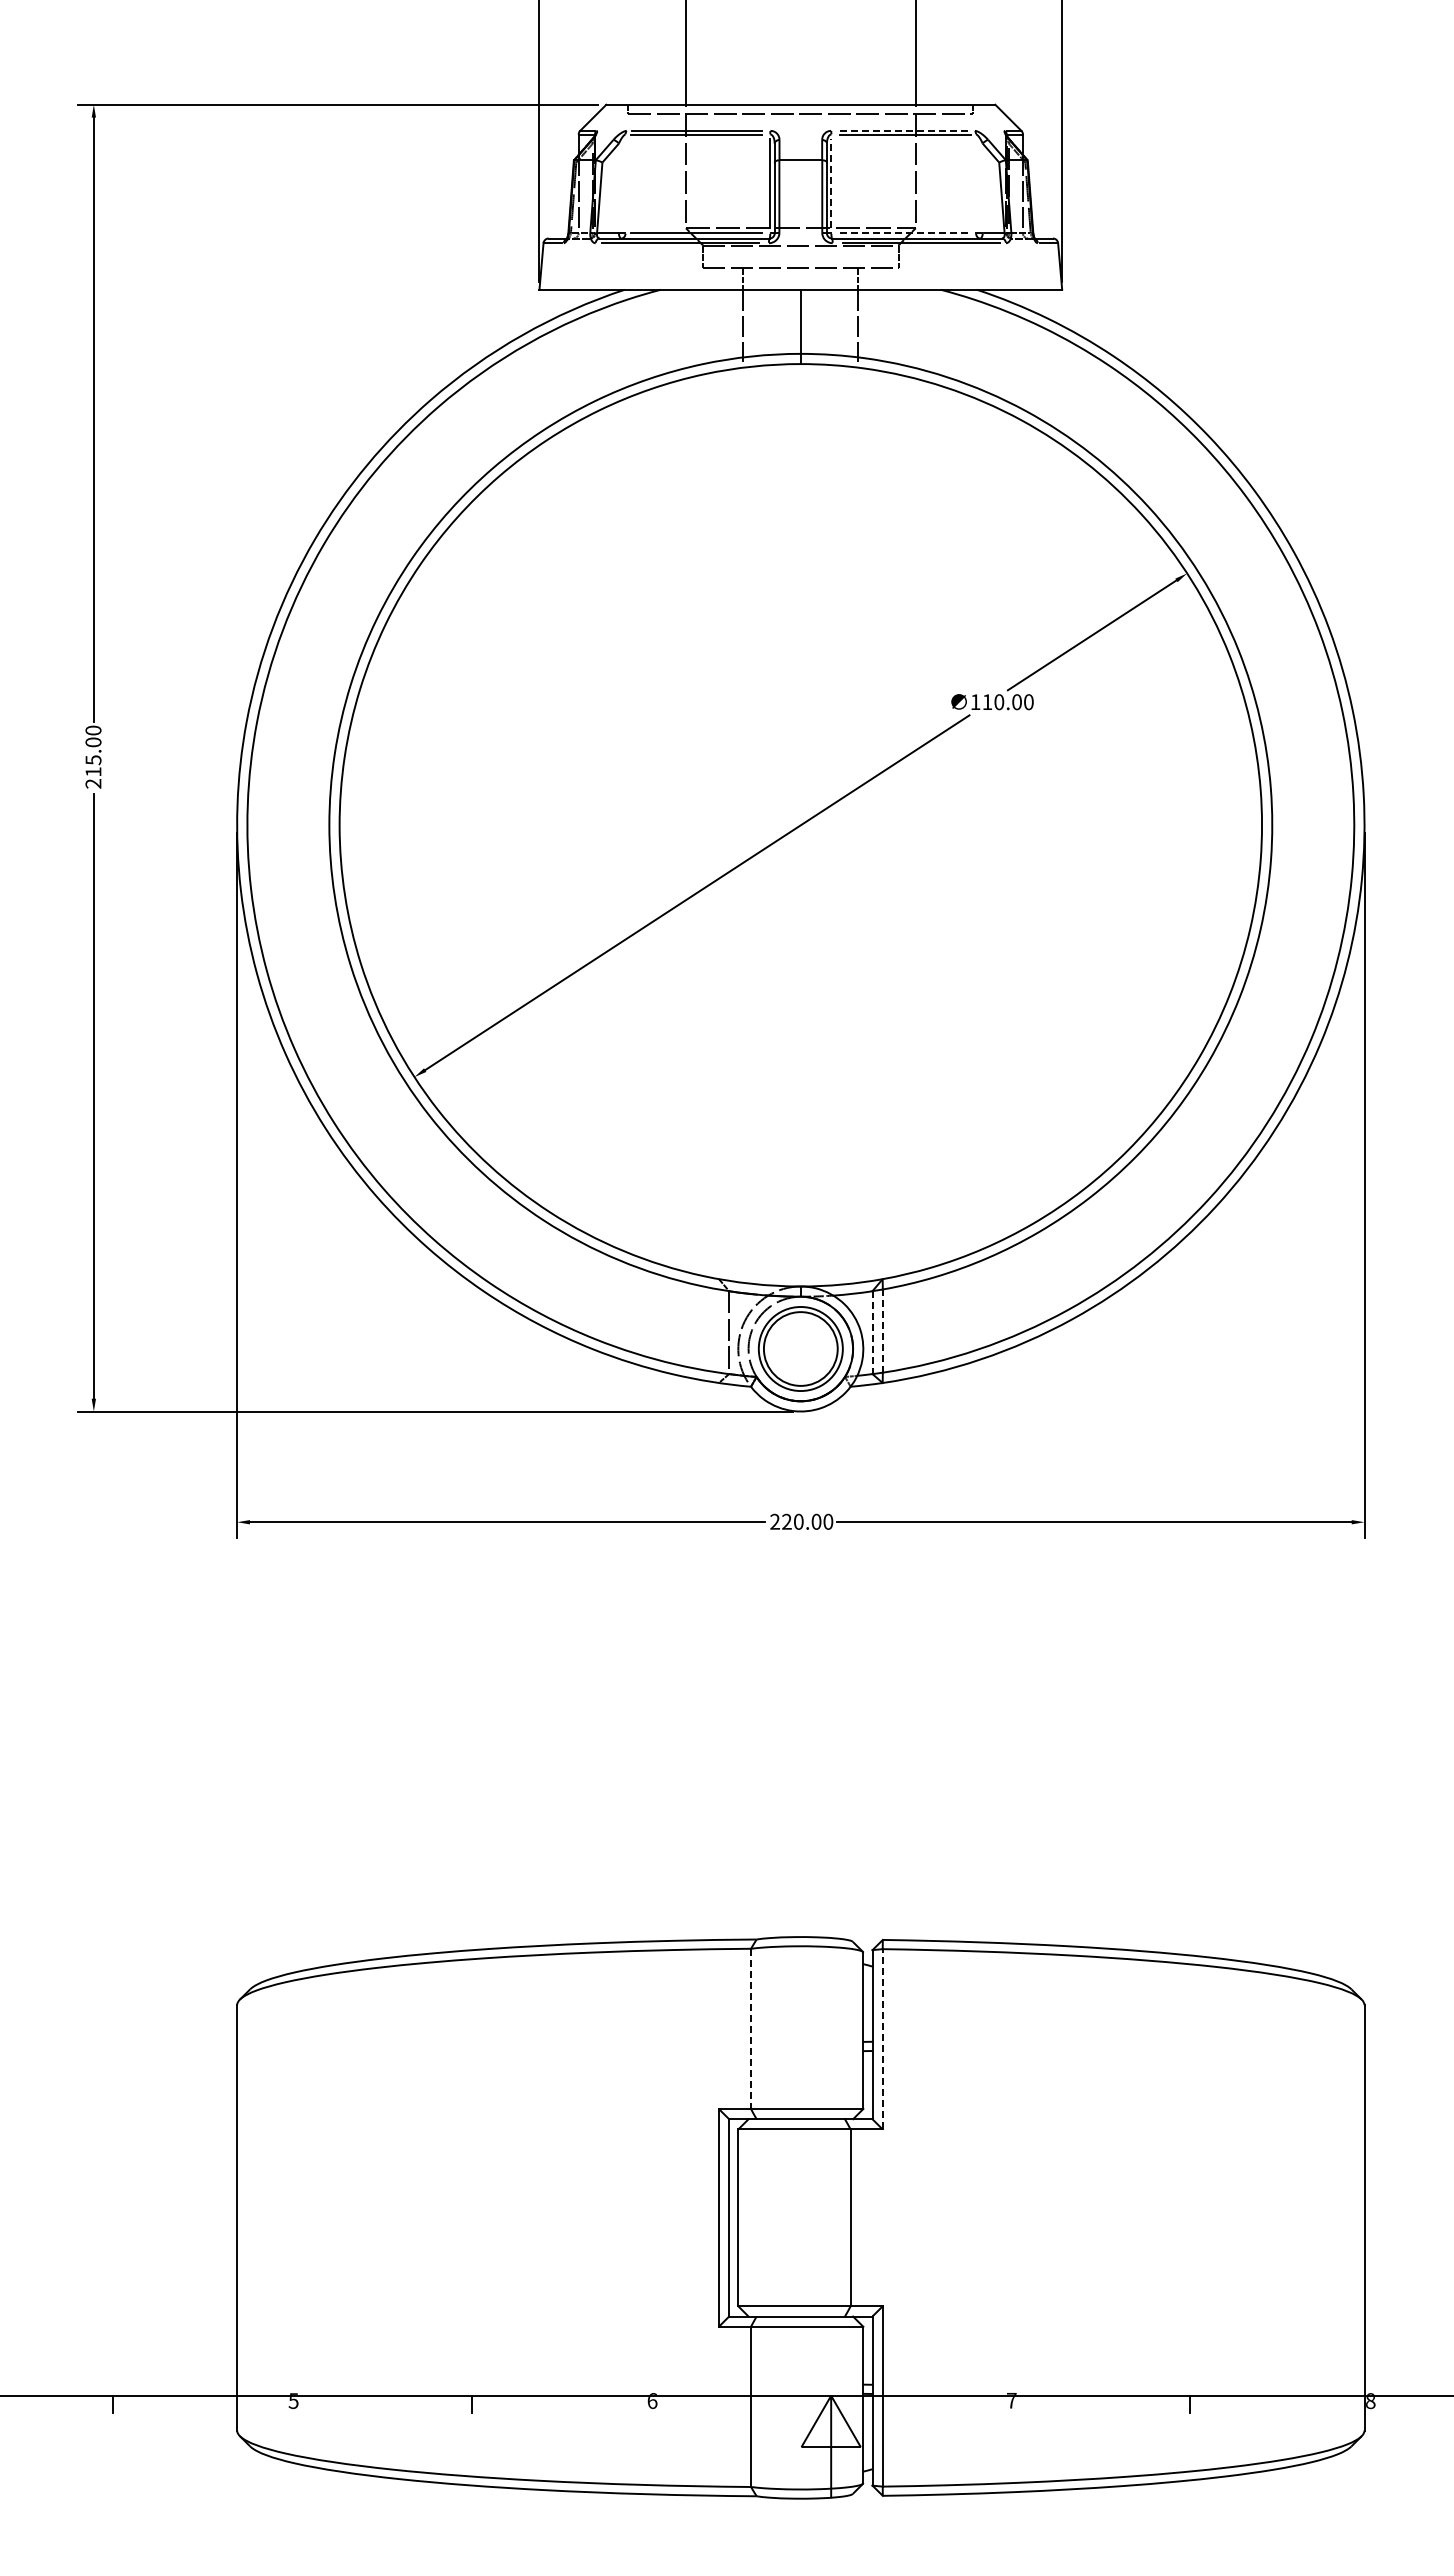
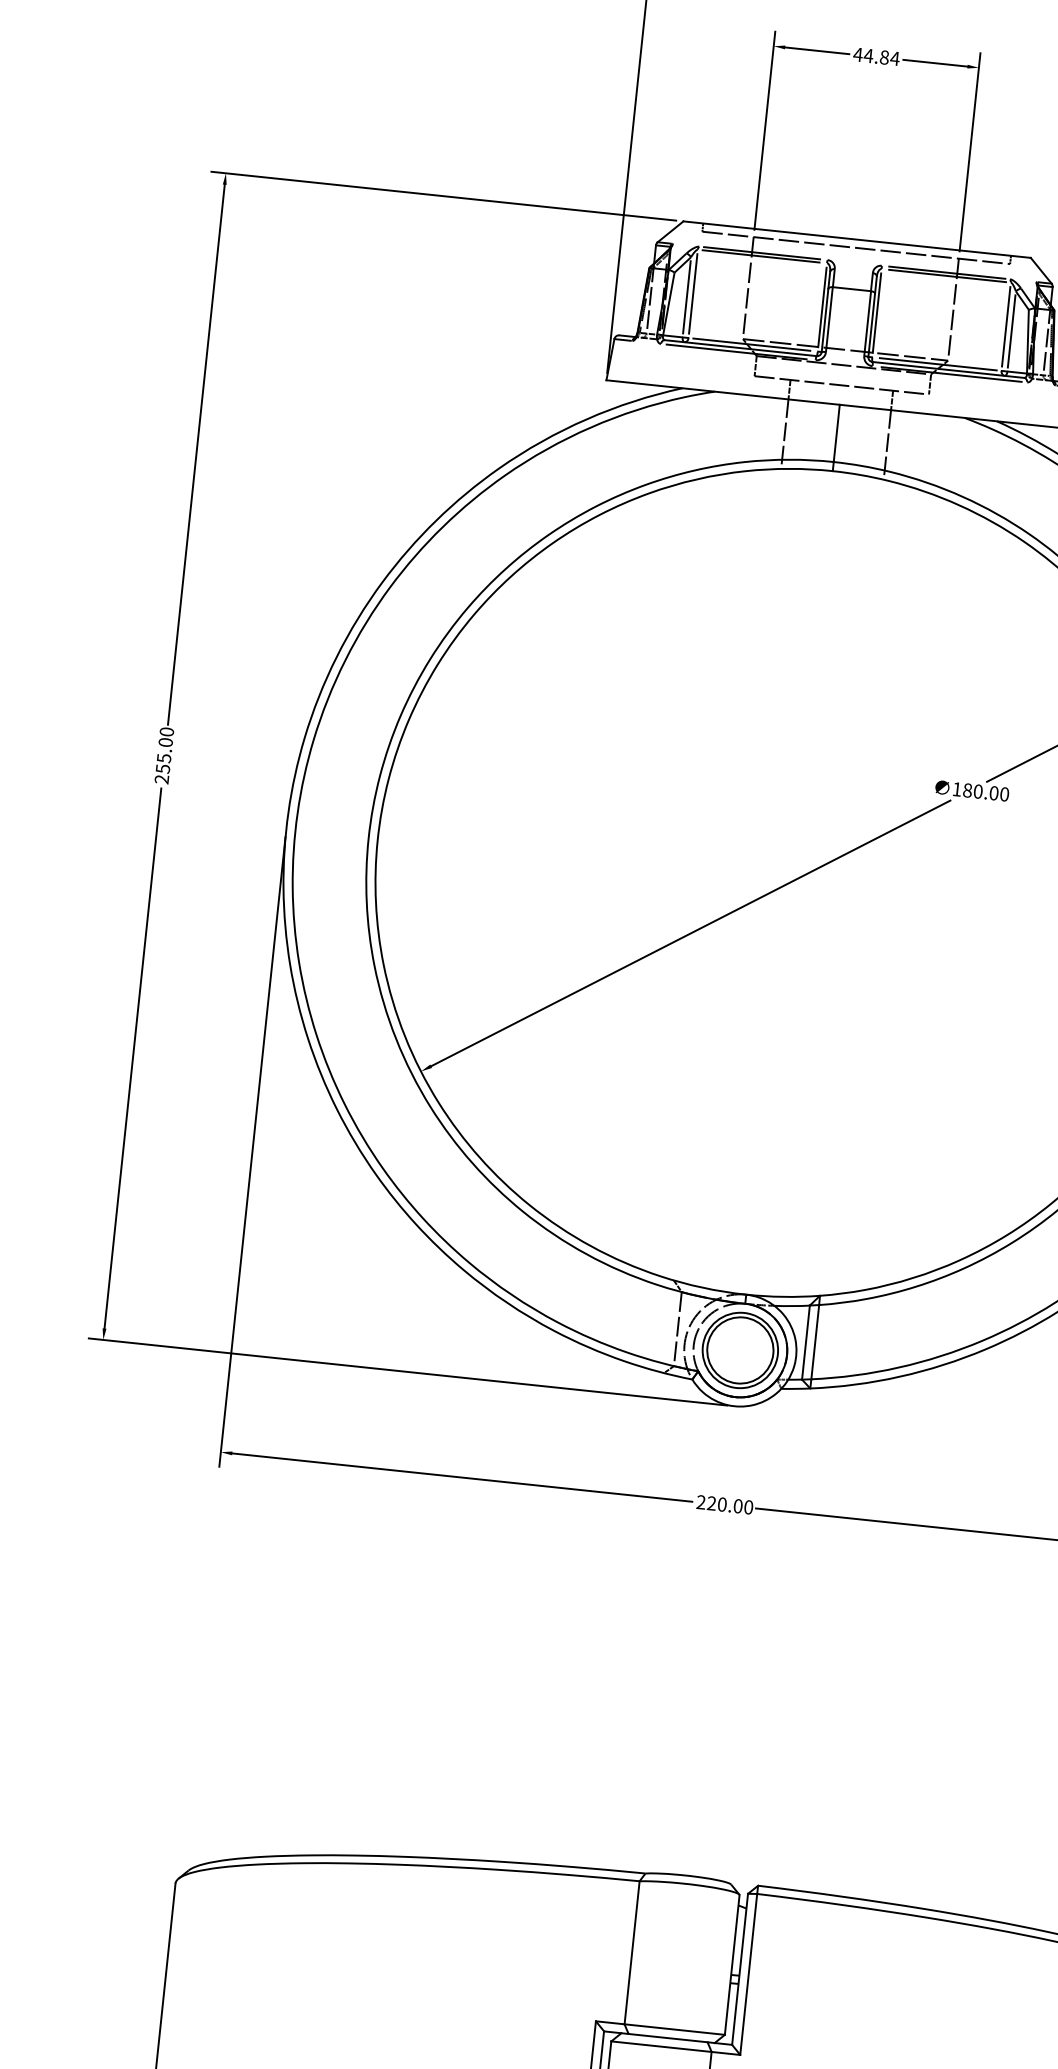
line: (904, 130) -> (947, 272), dashed -> solid
line: (625, 183) -> (693, 293), added
line: (831, 183) -> (877, 312), dashed -> solid
line: (976, 183) -> (1006, 326), added
line: (618, 188) -> (686, 297), added
line: (982, 188) -> (1011, 331), added
line: (905, 233) -> (938, 364), dashed -> solid
text: (987, 702) -> (967, 790), 110.00 -> 180.00
text: (93, 772) -> (162, 769), 215.00 -> 255.00
line: (882, 1331) -> (814, 1342), dashed -> solid
line: (872, 1332) -> (805, 1342), dashed -> solid
line: (751, 2029) -> (632, 1953), dashed -> solid
line: (882, 2038) -> (748, 1973), dashed -> solid

